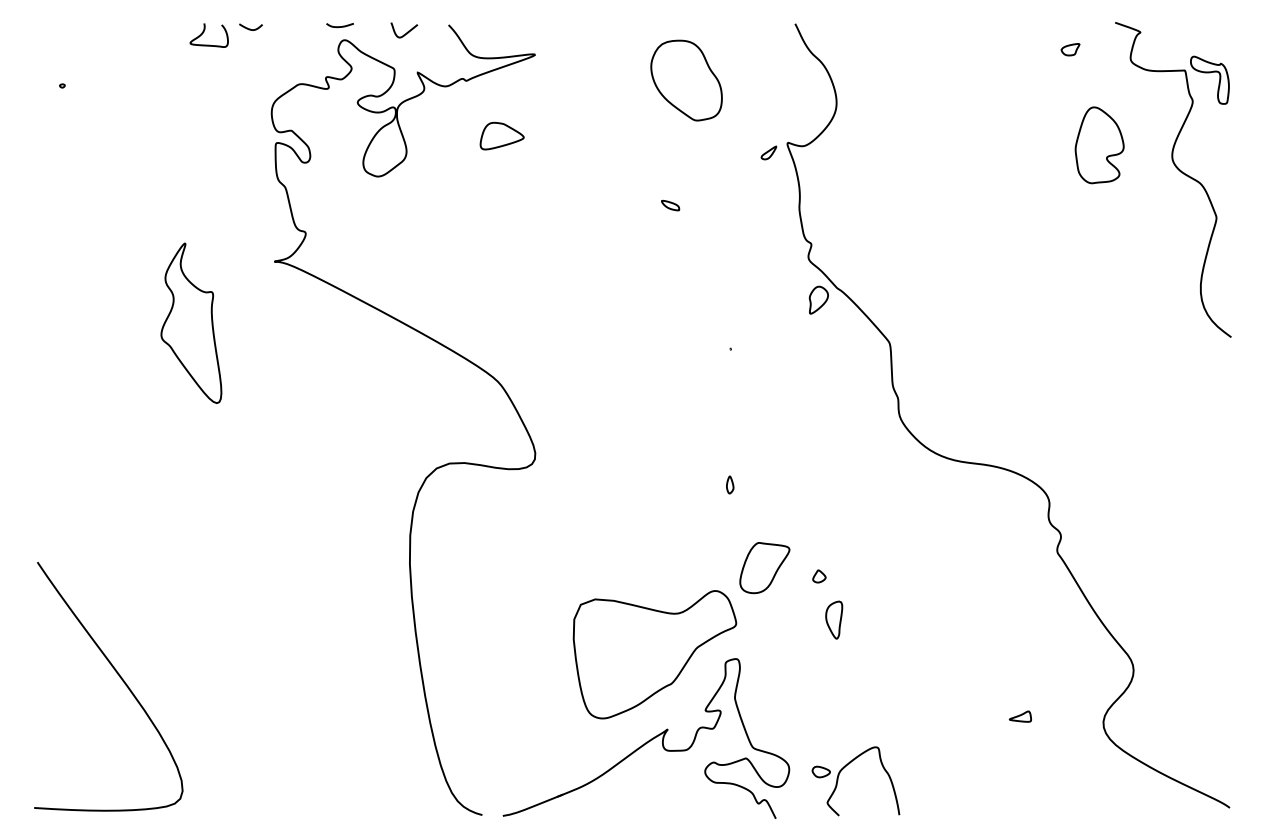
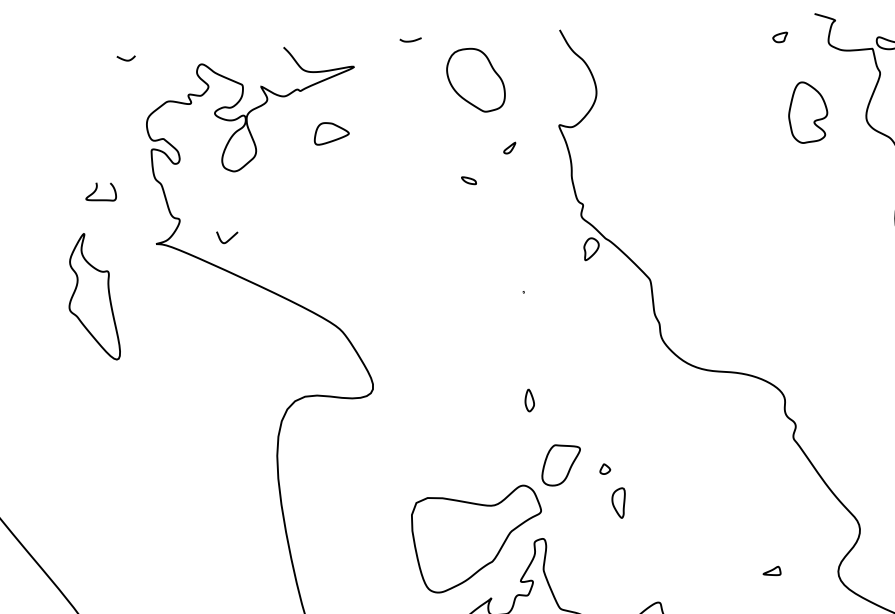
curve: (339, 26) -> (410, 41), moved
curve: (204, 32) -> (96, 189), moved
curve: (406, 32) -> (229, 238), moved
part: (768, 152) -> (509, 147), moved
part: (730, 484) -> (529, 400), size x1.6

